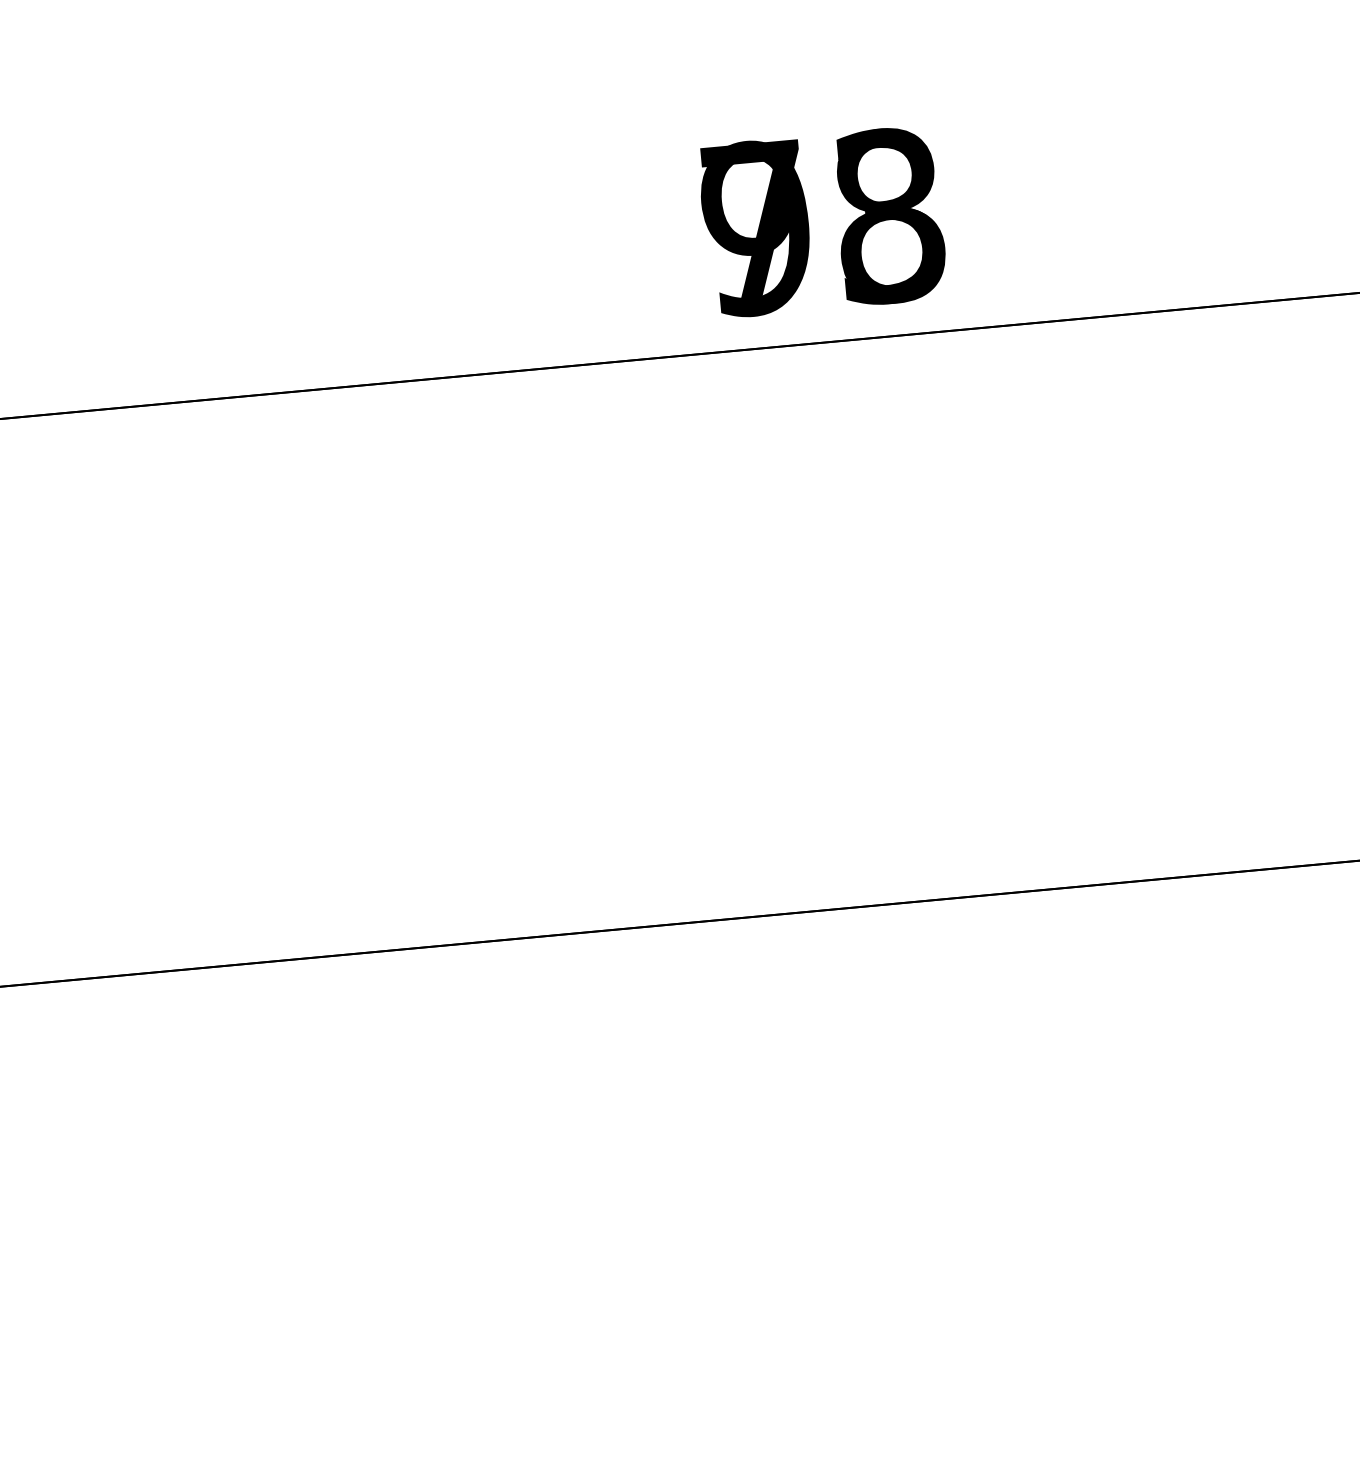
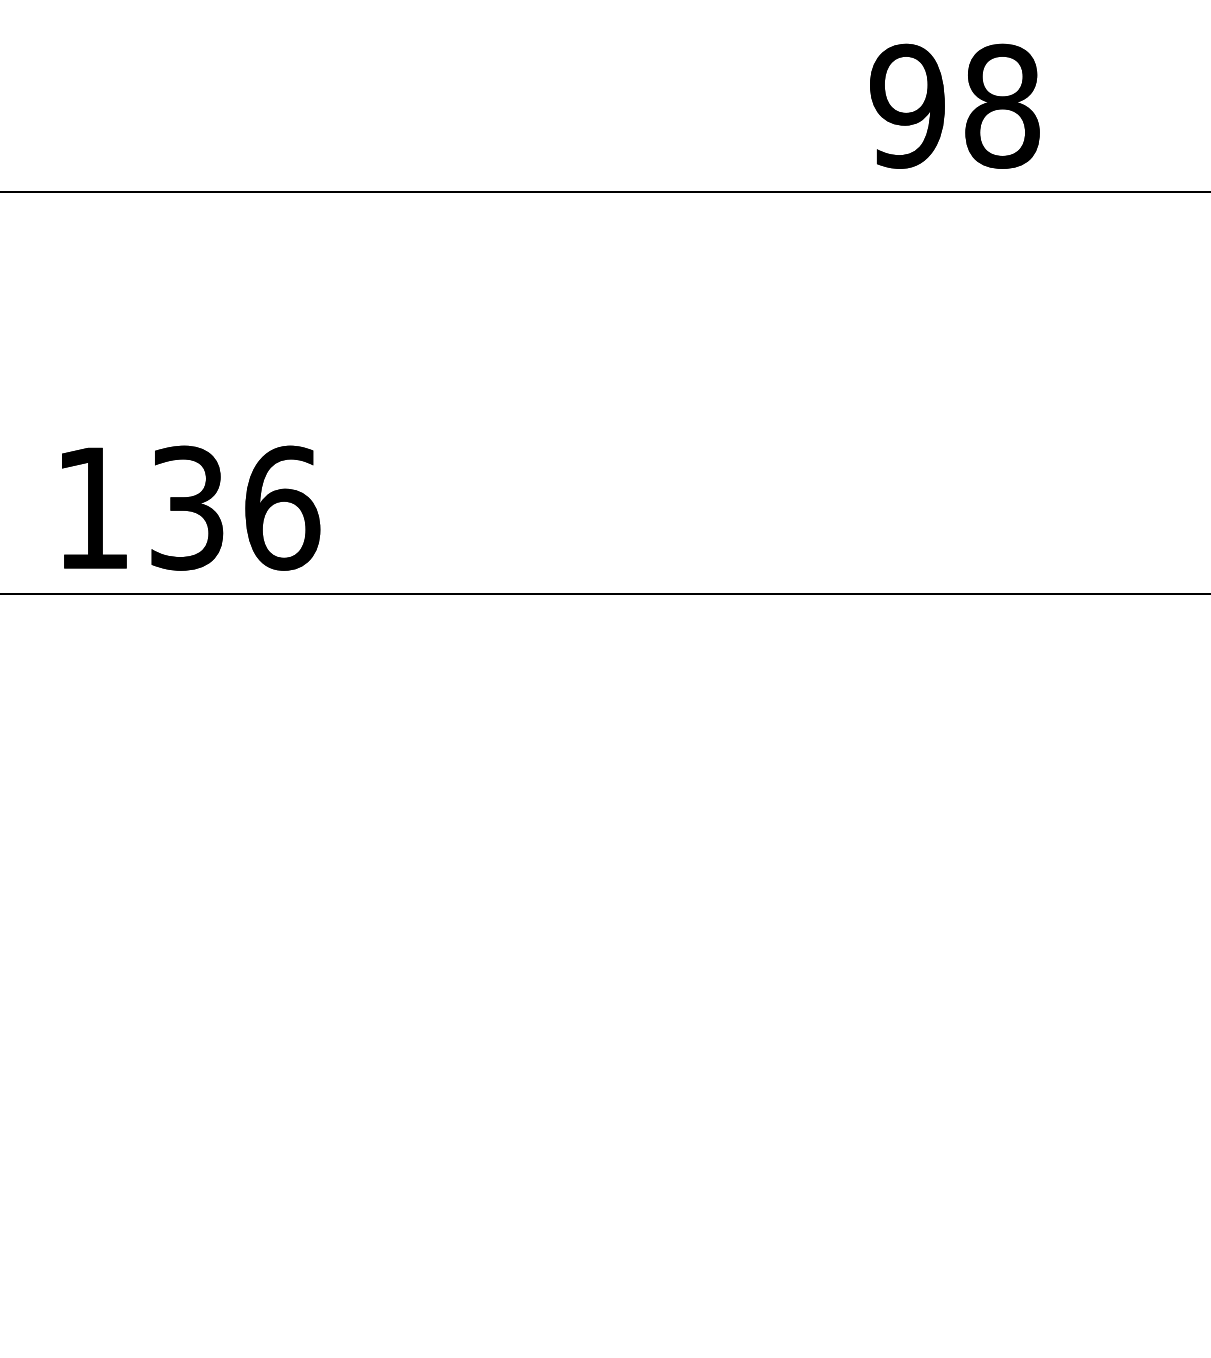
text: (822, 220) -> (954, 105), 73 -> 98

